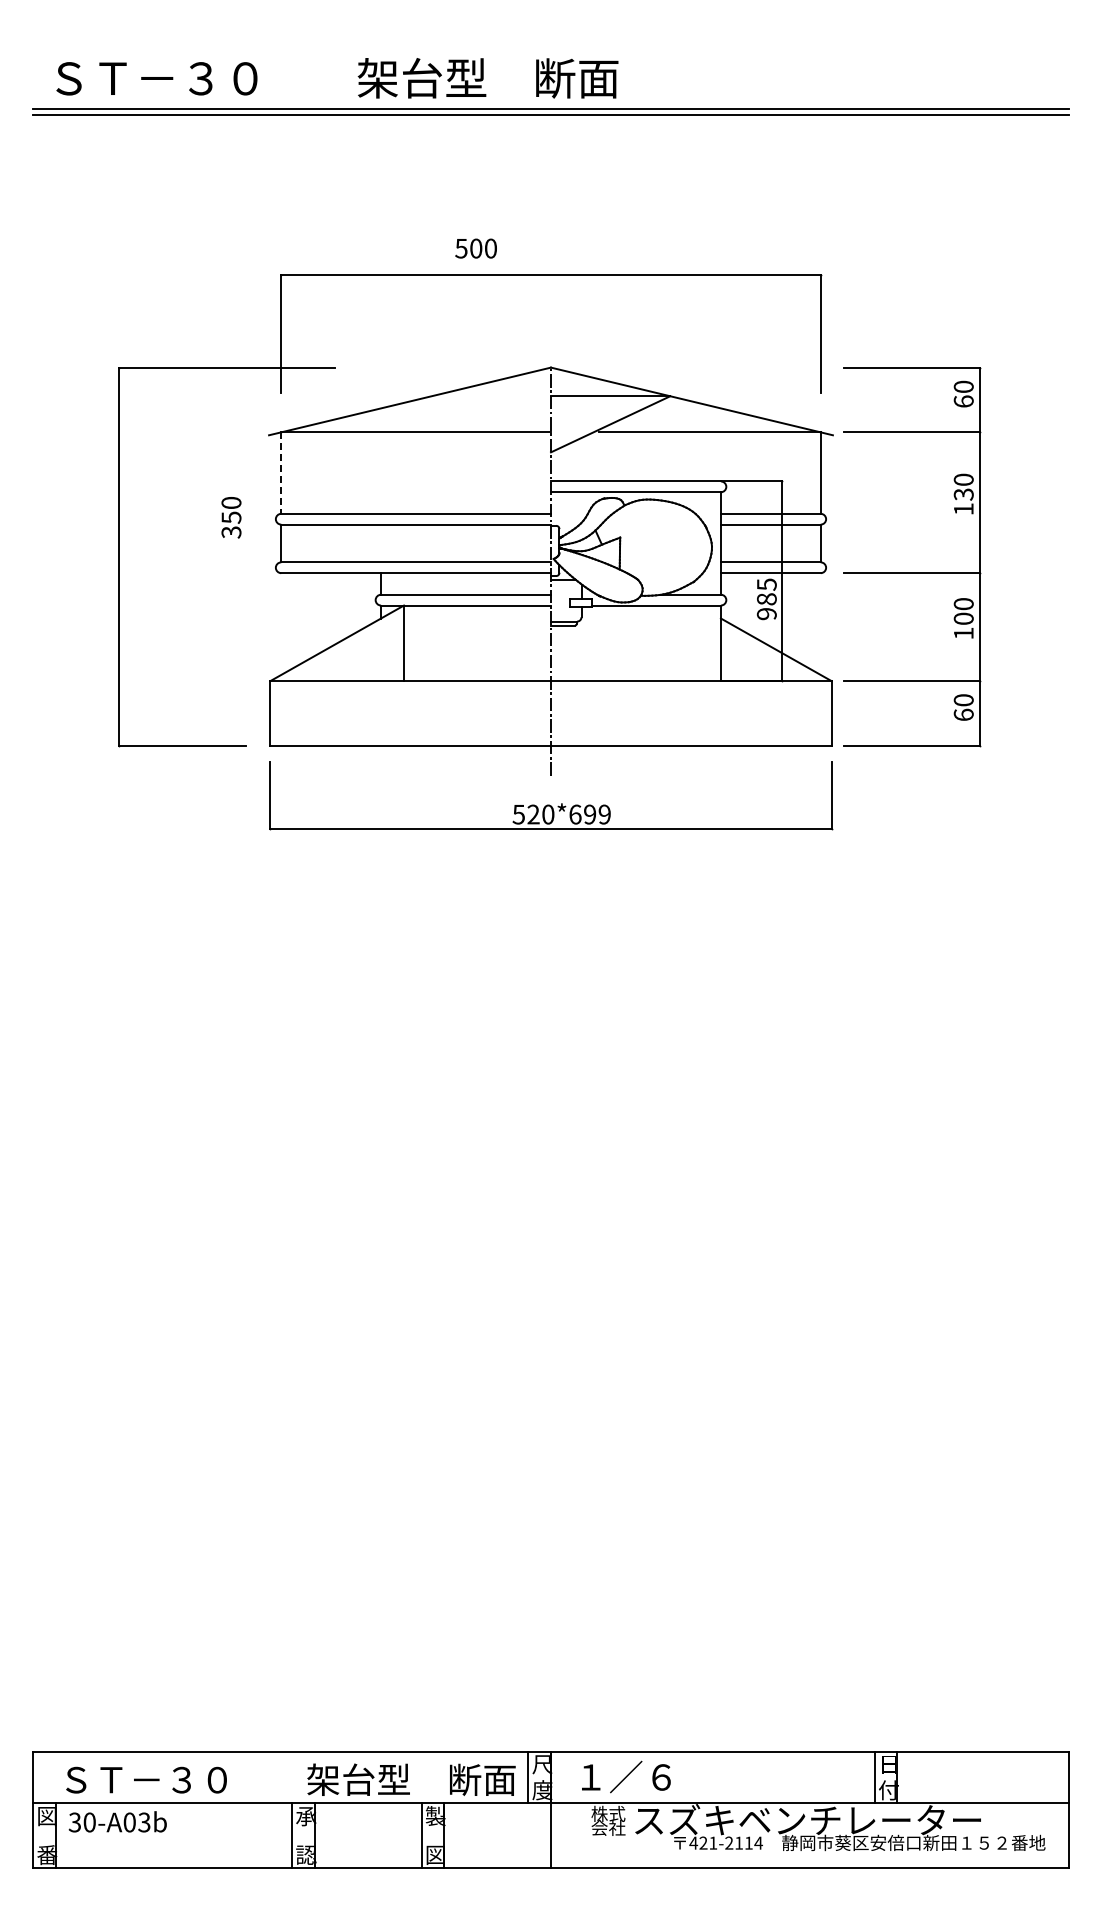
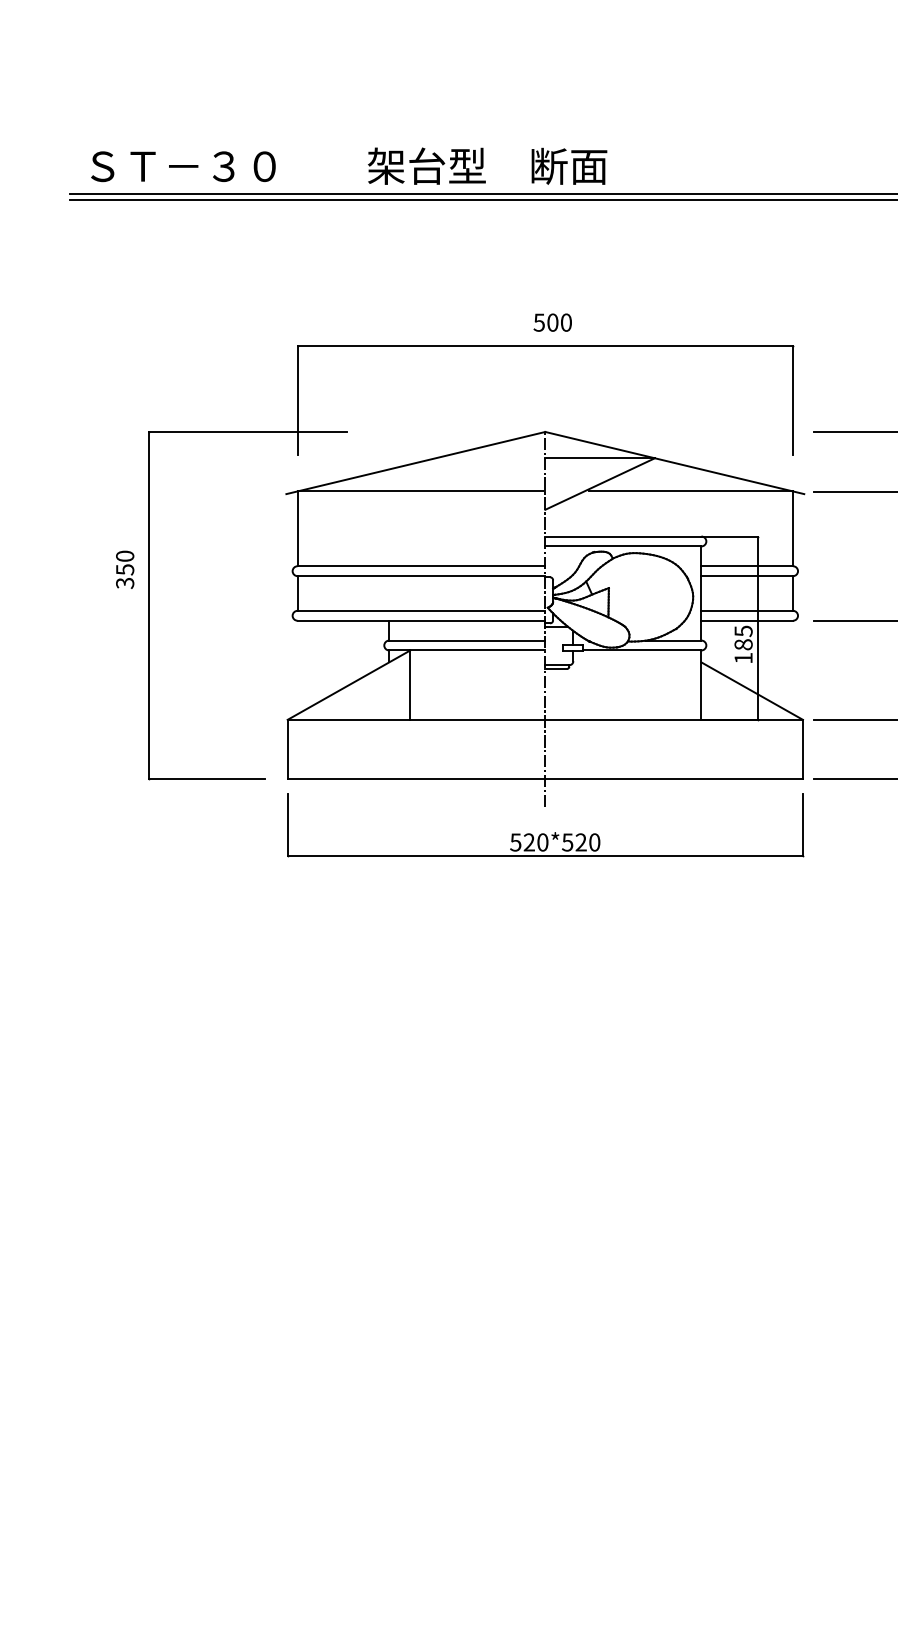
text: (475, 248) -> (552, 322), moved
line: (281, 473) -> (297, 529), dashed -> solid
text: (231, 517) -> (125, 569), moved
text: (766, 614) -> (743, 658), 985 -> 185
text: (589, 814) -> (580, 842), 520*699 -> 520*520

